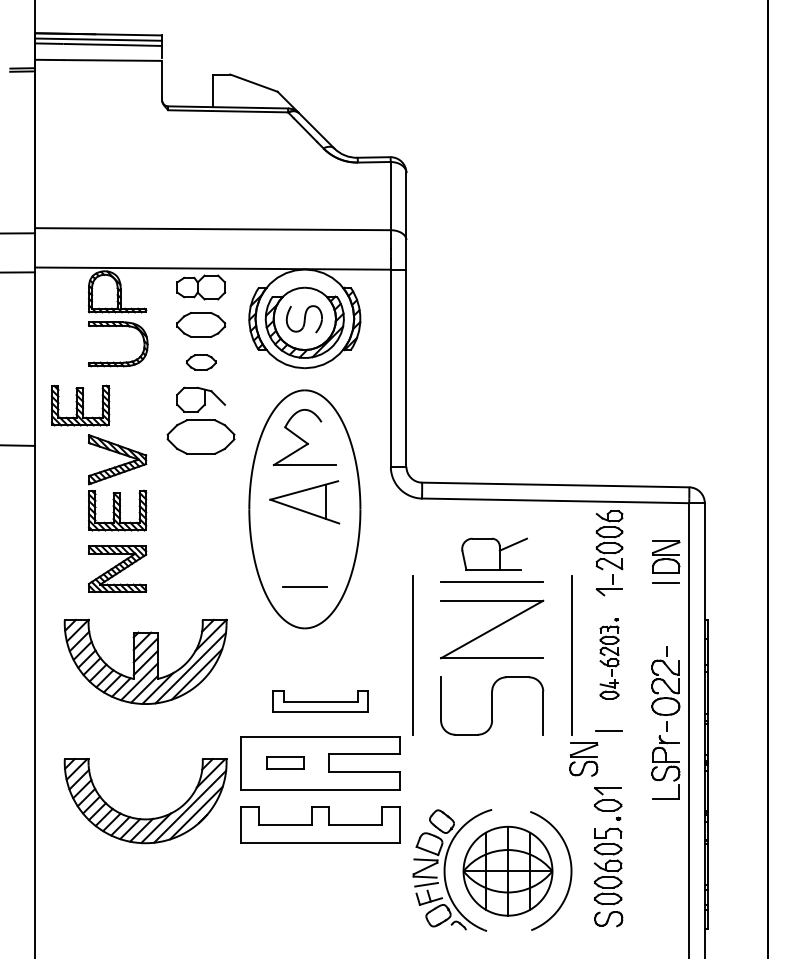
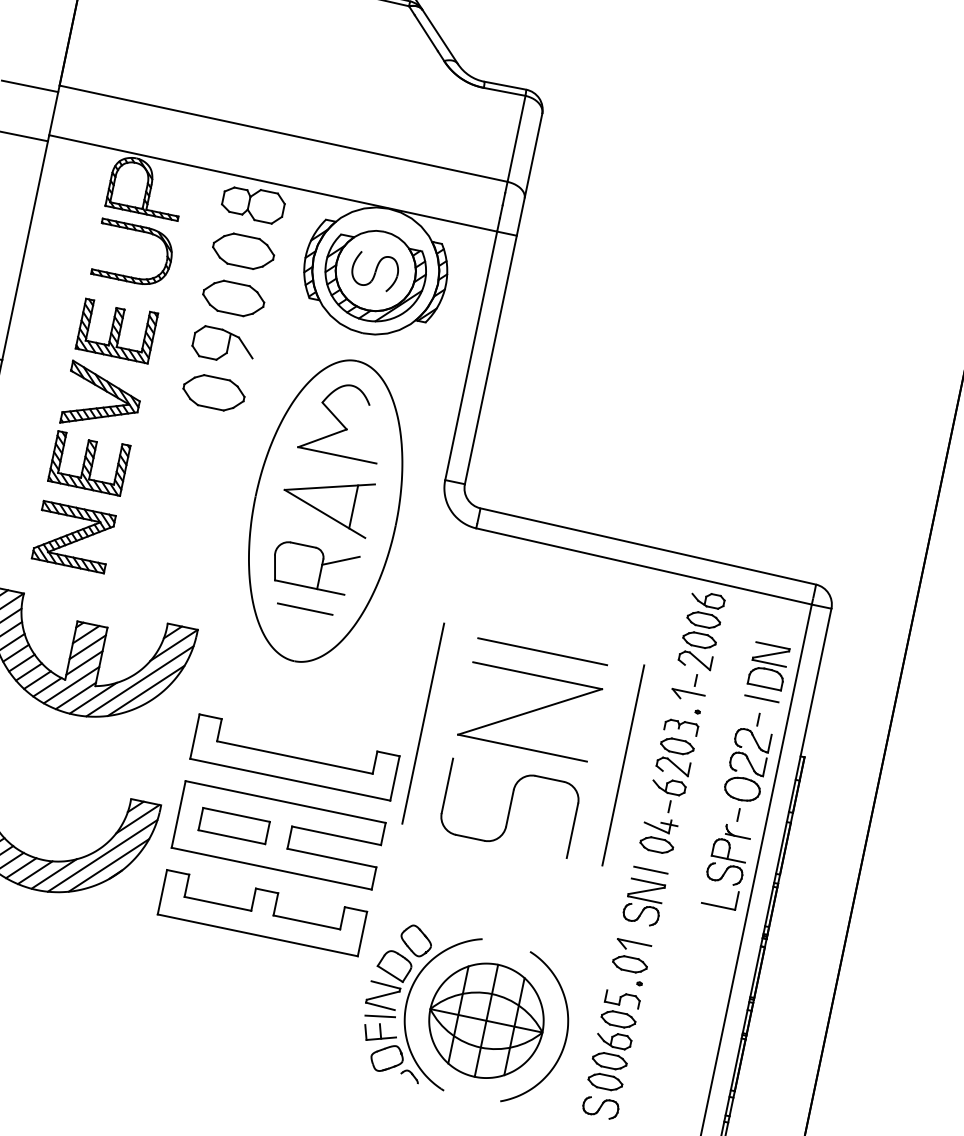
part: (201, 362) -> (234, 298), size x1.67
part: (80, 405) -> (116, 330), moved
part: (201, 437) -> (214, 393), size x0.71
part: (494, 553) -> (314, 566), moved
part: (609, 658) -> (670, 779), size x1.43
part: (320, 701) -> (294, 757), size x1.67
part: (665, 722) -> (737, 809), moved
part: (583, 759) -> (643, 902), moved
part: (285, 762) -> (234, 825), size x1.43

